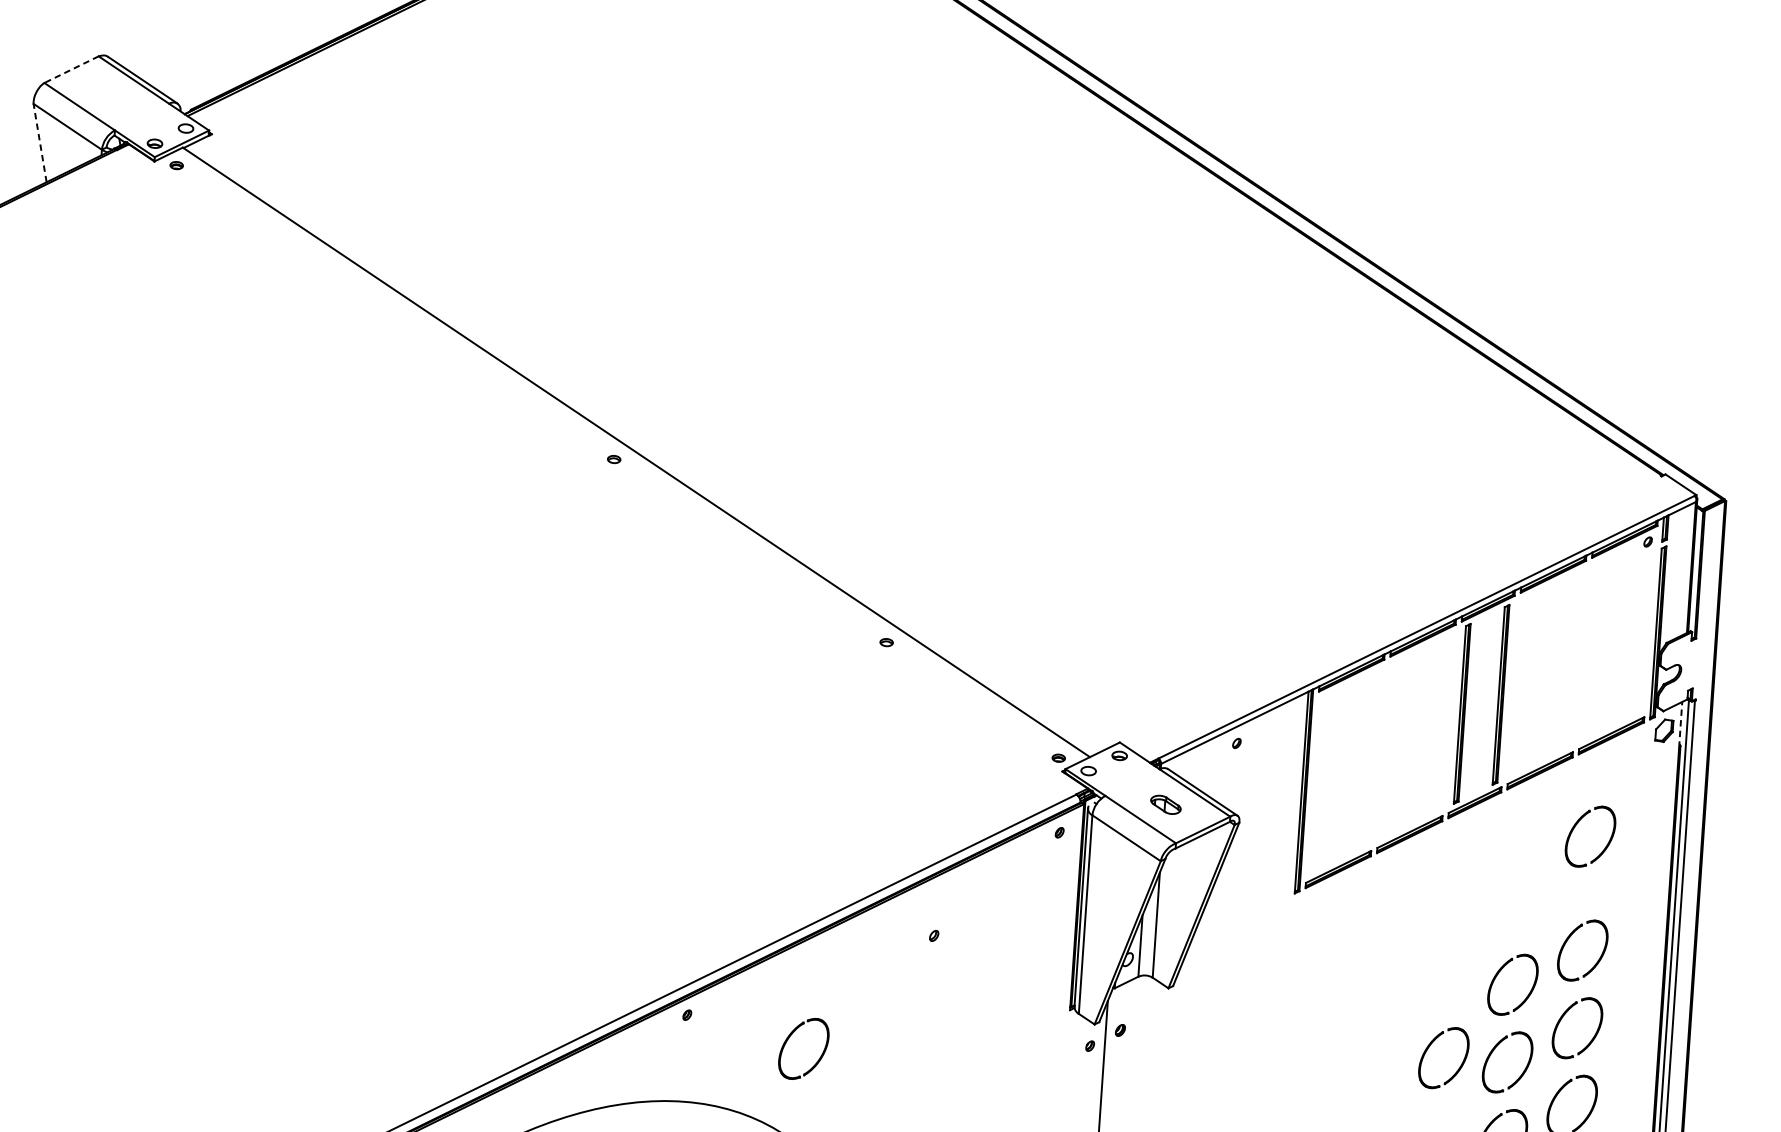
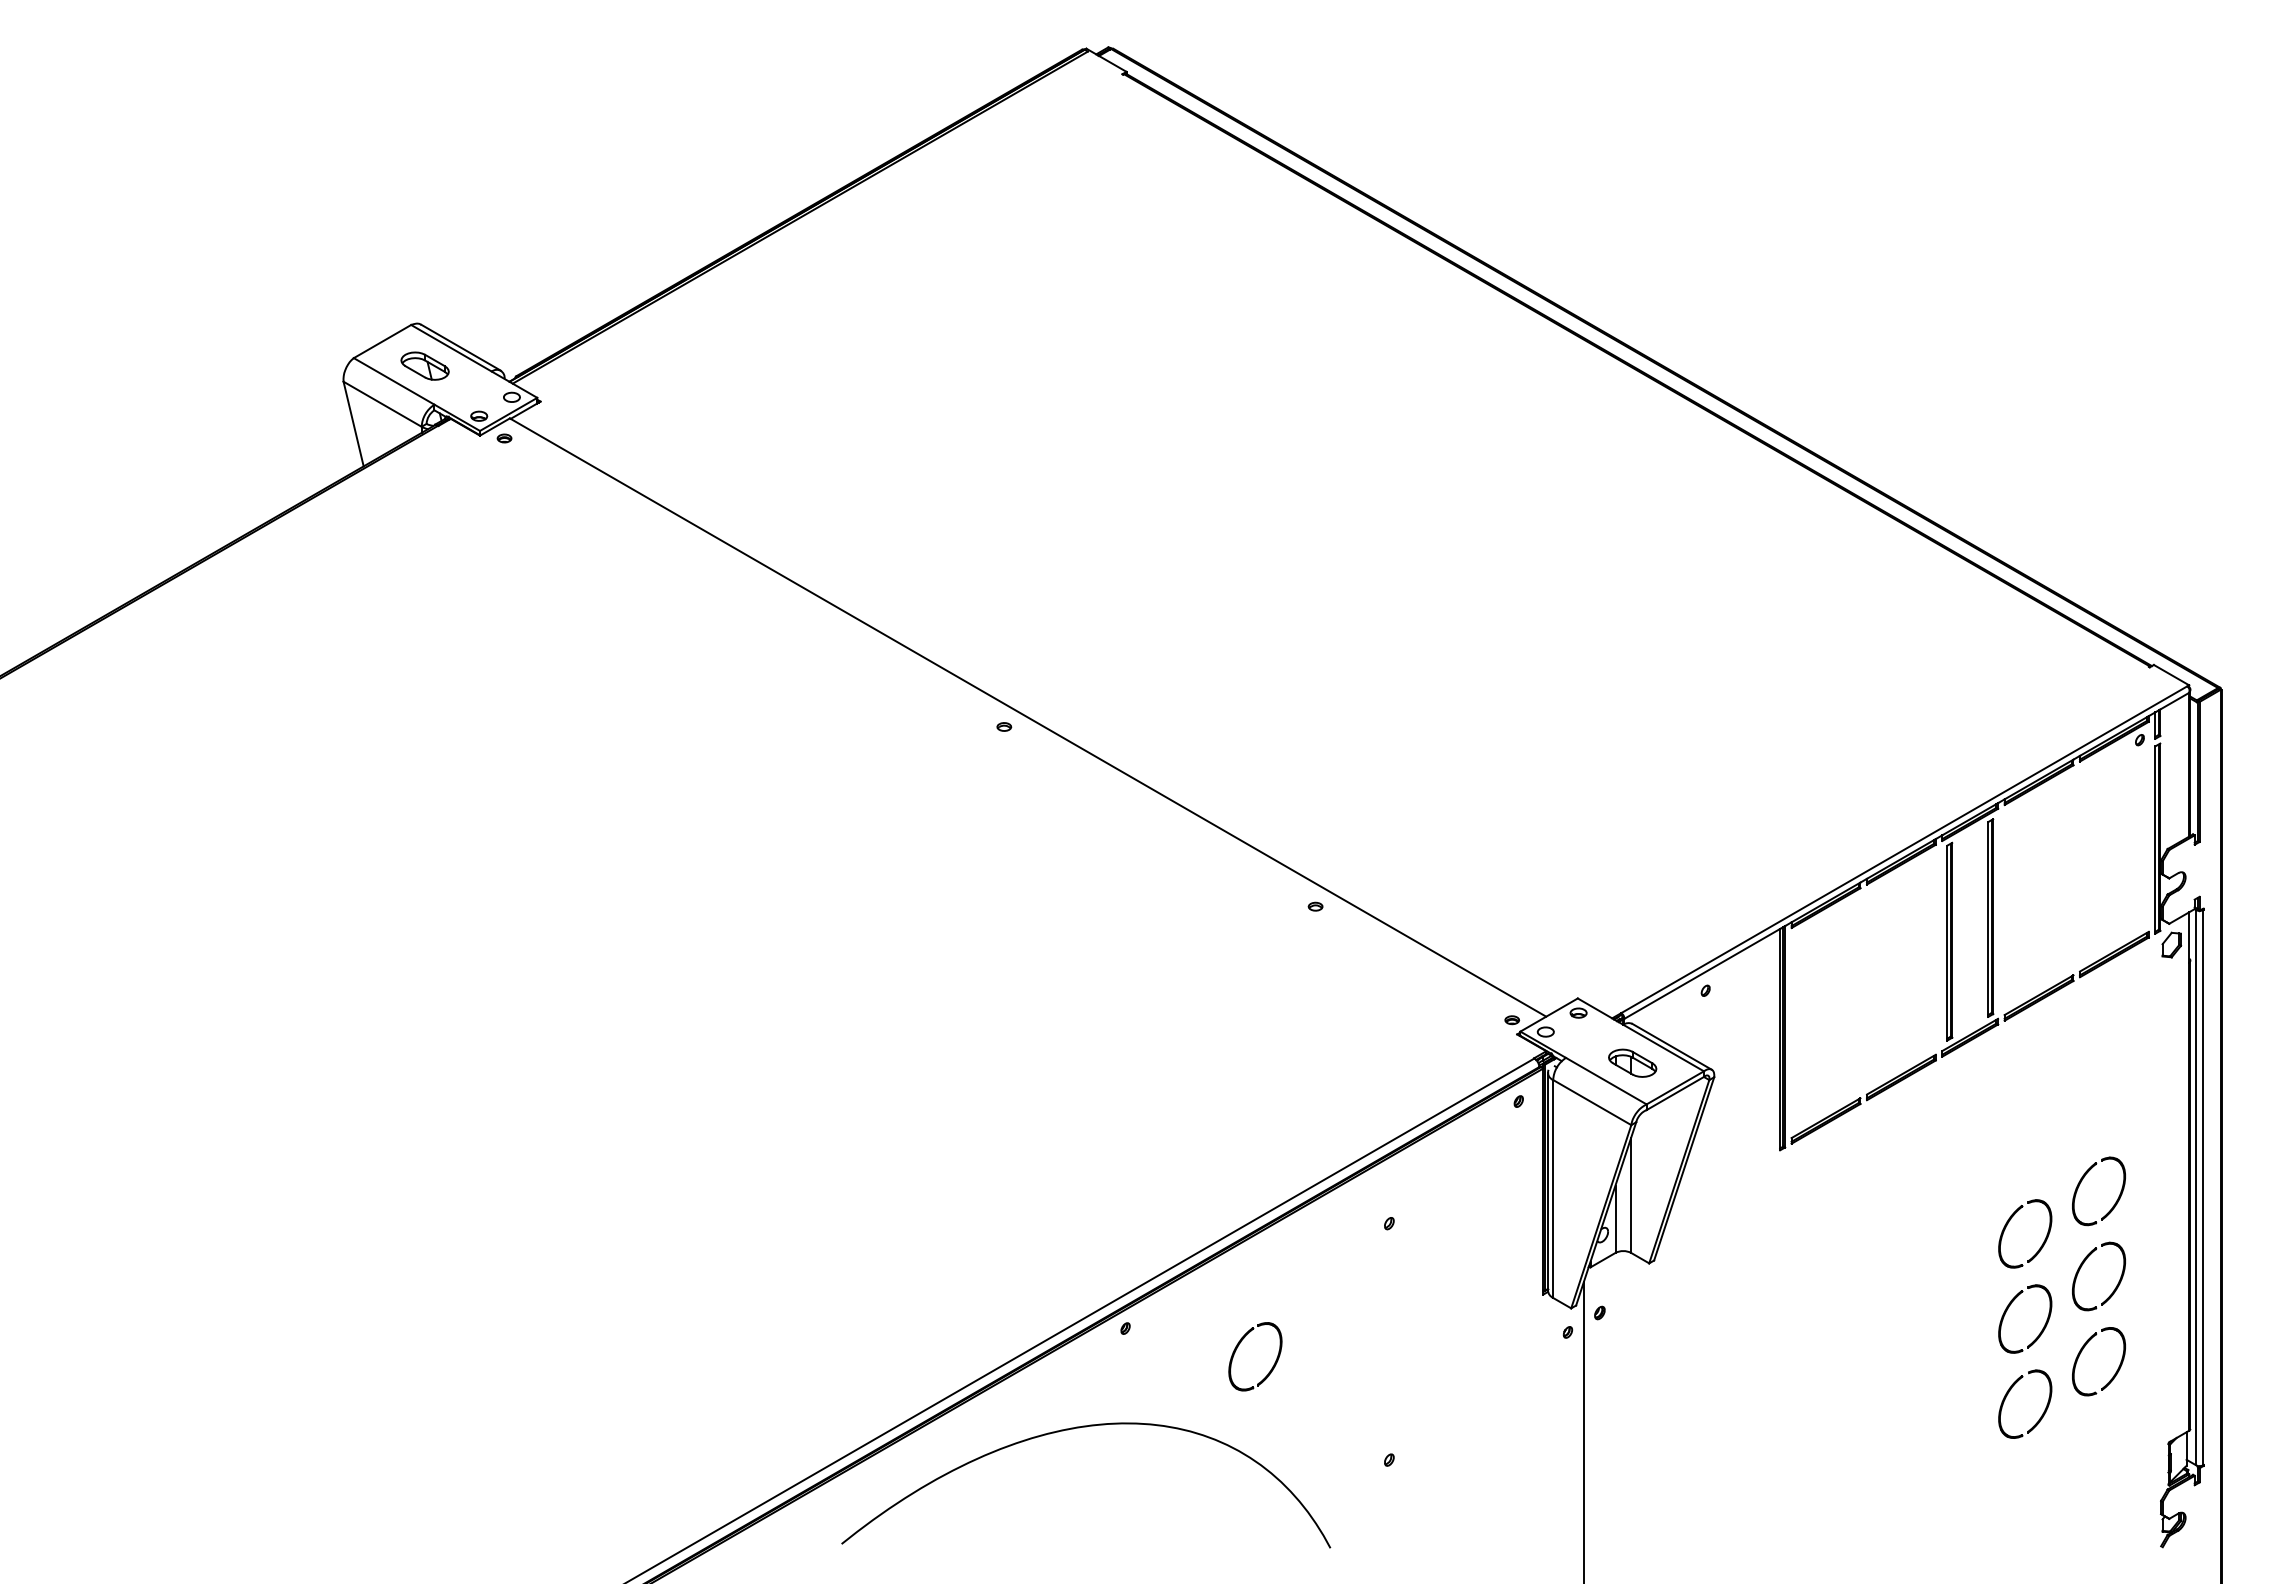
line: (71, 69) -> (382, 341), dashed -> solid
part: (108, 94) -> (424, 365), added
line: (39, 143) -> (353, 424), dashed -> solid
line: (1681, 724) -> (2189, 936), dashed -> solid
part: (1165, 804) -> (1632, 1062), size x1.43
part: (1577, 824) -> (2083, 1054), removed
part: (1430, 1046) -> (1939, 1307), removed

